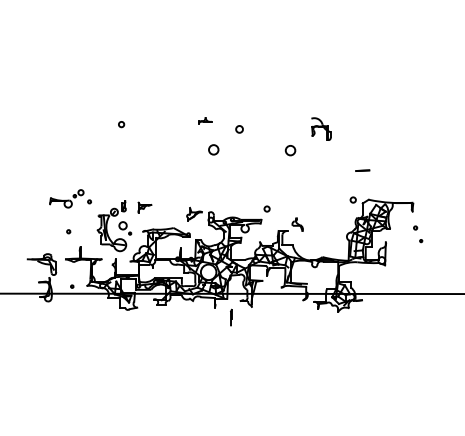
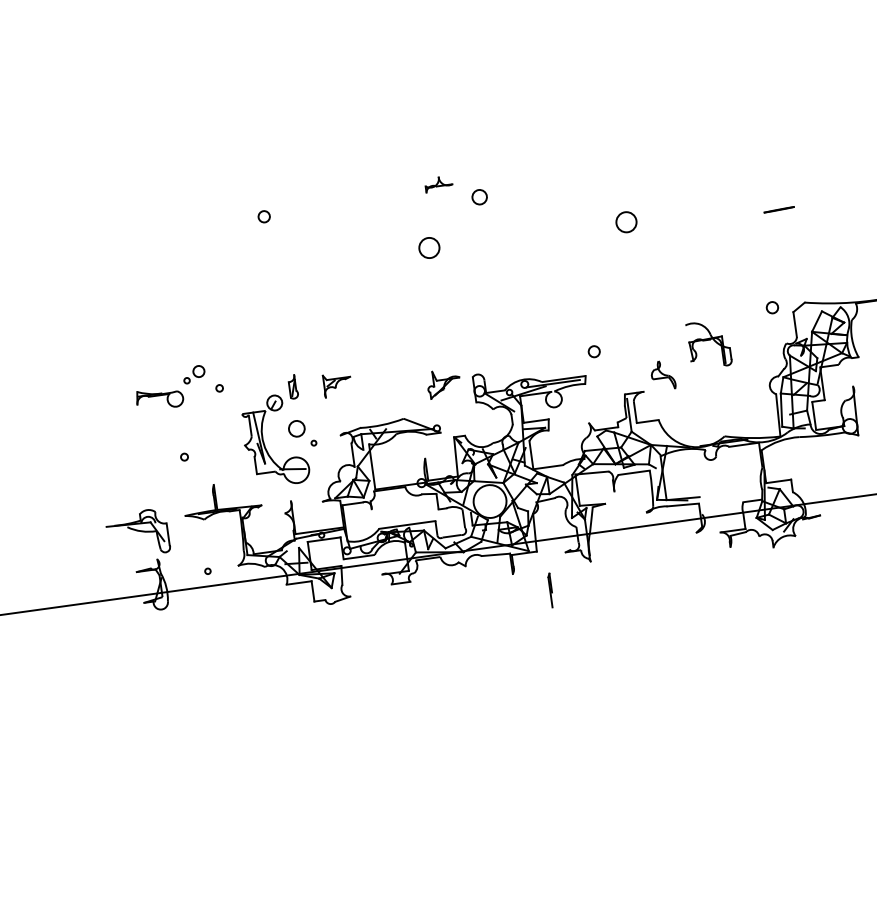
part: (321, 128) -> (709, 343), moved
circle: (239, 129) -> (479, 197), moved
circle: (213, 149) -> (428, 247), moved
line: (362, 170) -> (778, 209), moved

